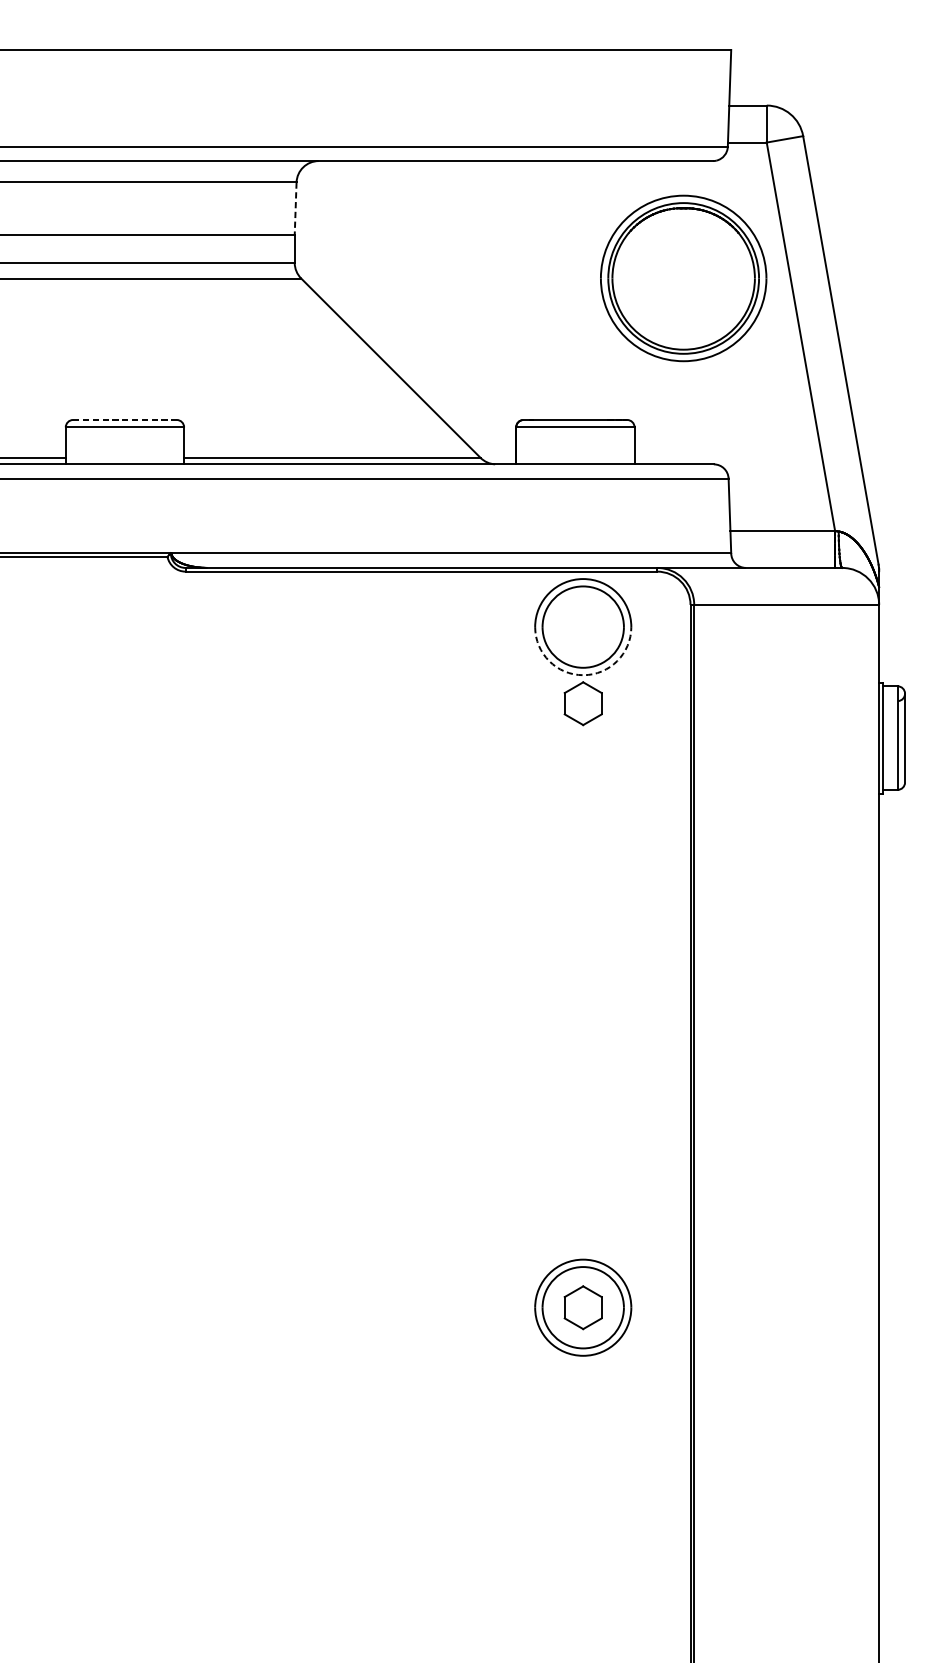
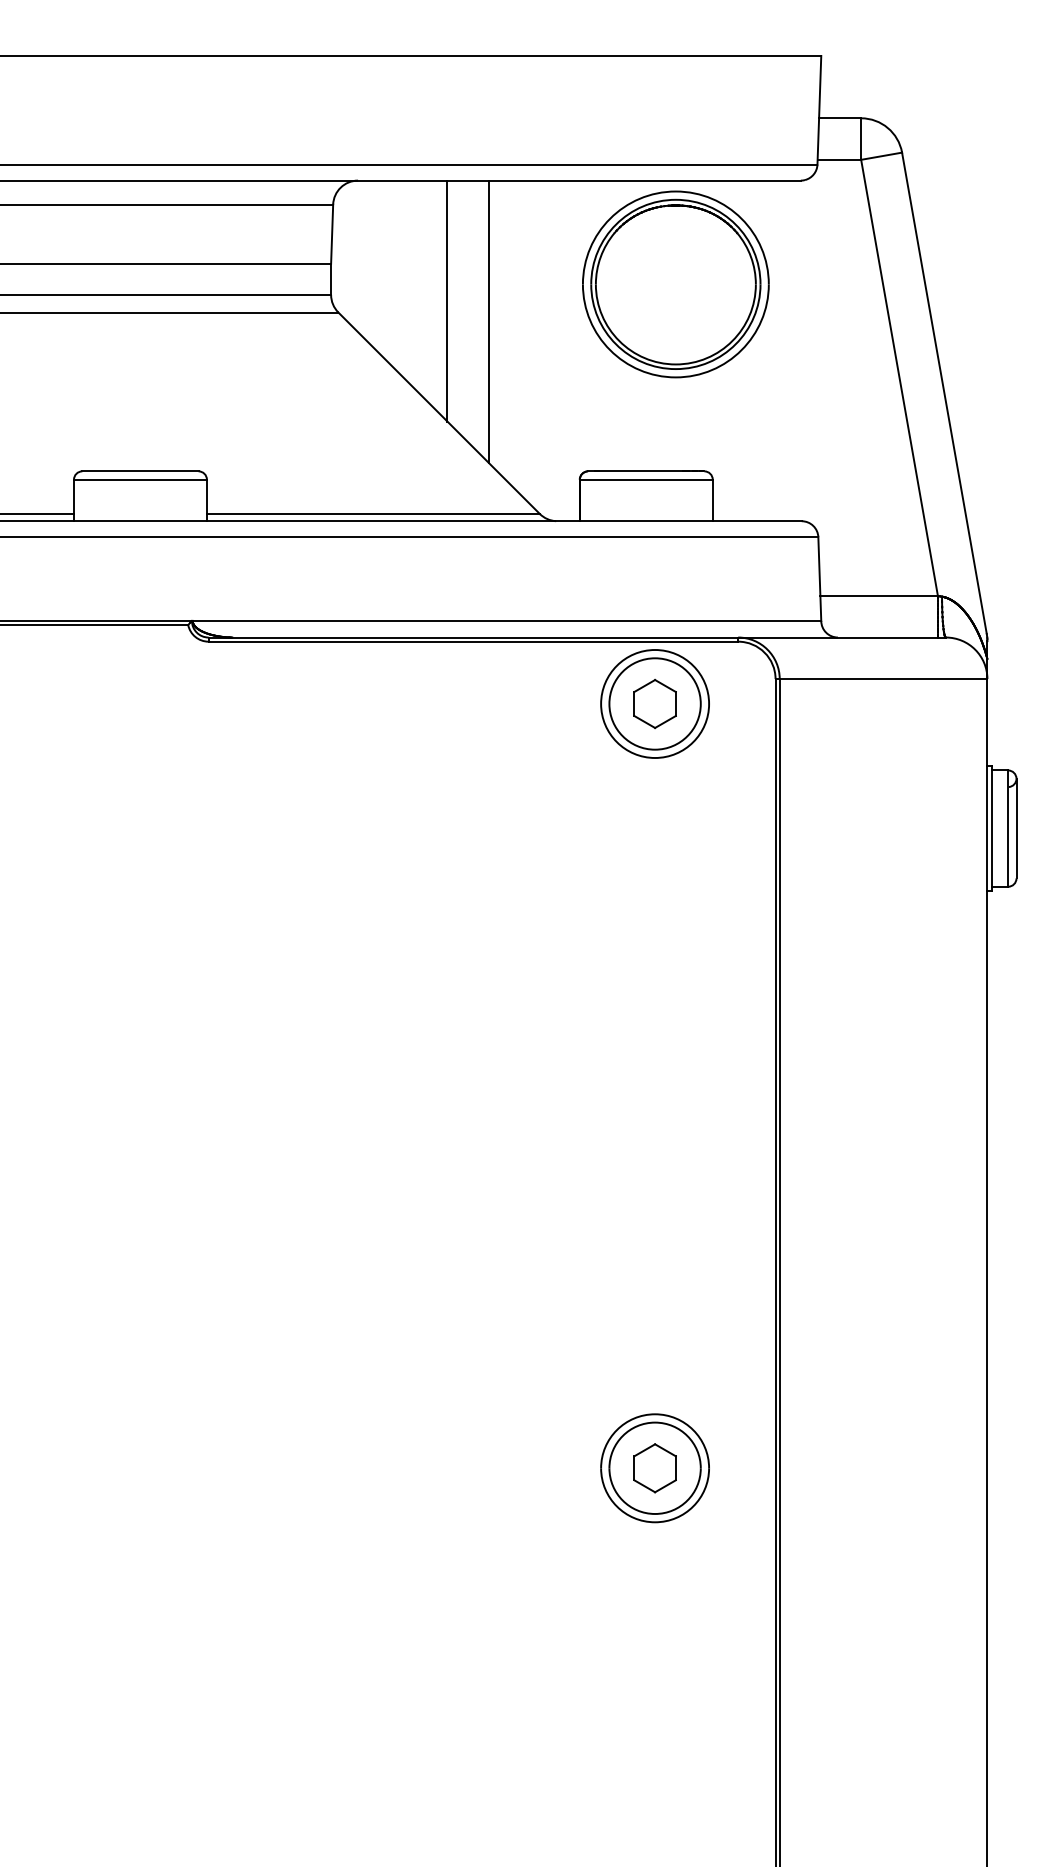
line: (295, 209) -> (332, 234), dashed -> solid
line: (398, 267) -> (447, 300), added
part: (683, 278) -> (675, 284), moved
line: (434, 286) -> (488, 321), added
line: (124, 420) -> (140, 471), dashed -> solid
arc: (583, 675) -> (655, 758), dashed -> solid
part: (582, 703) -> (654, 703), moved

